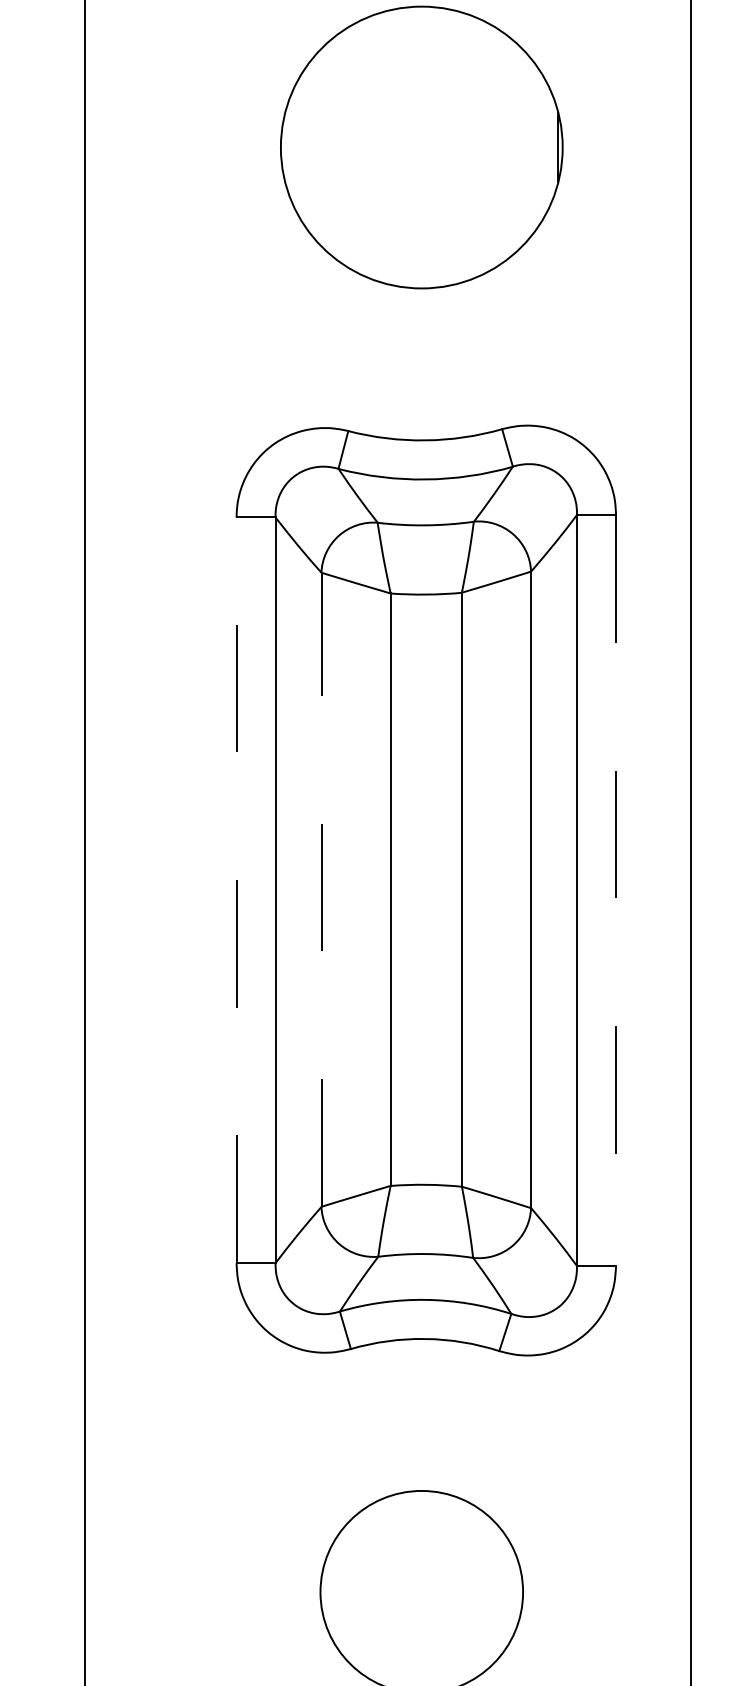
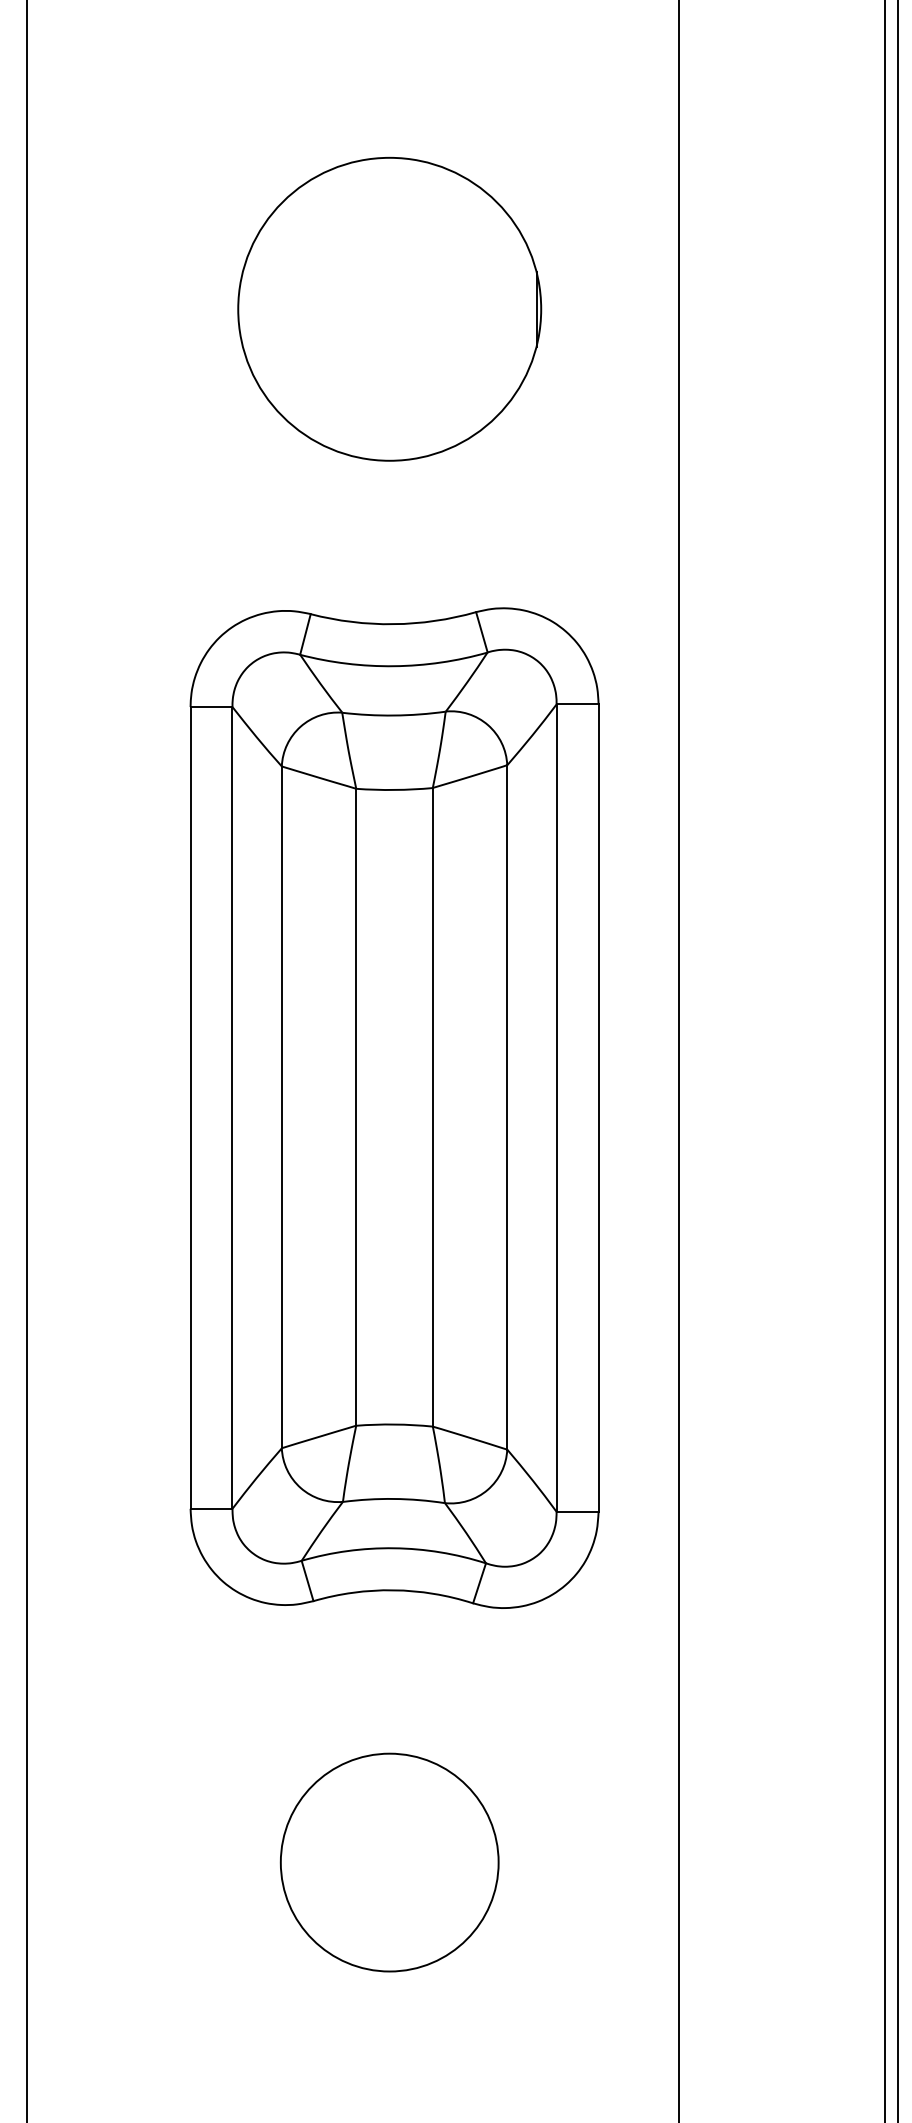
line: (236, 889) -> (190, 1107), dashed -> solid
line: (321, 889) -> (281, 1107), dashed -> solid
line: (615, 890) -> (598, 1108), dashed -> solid

